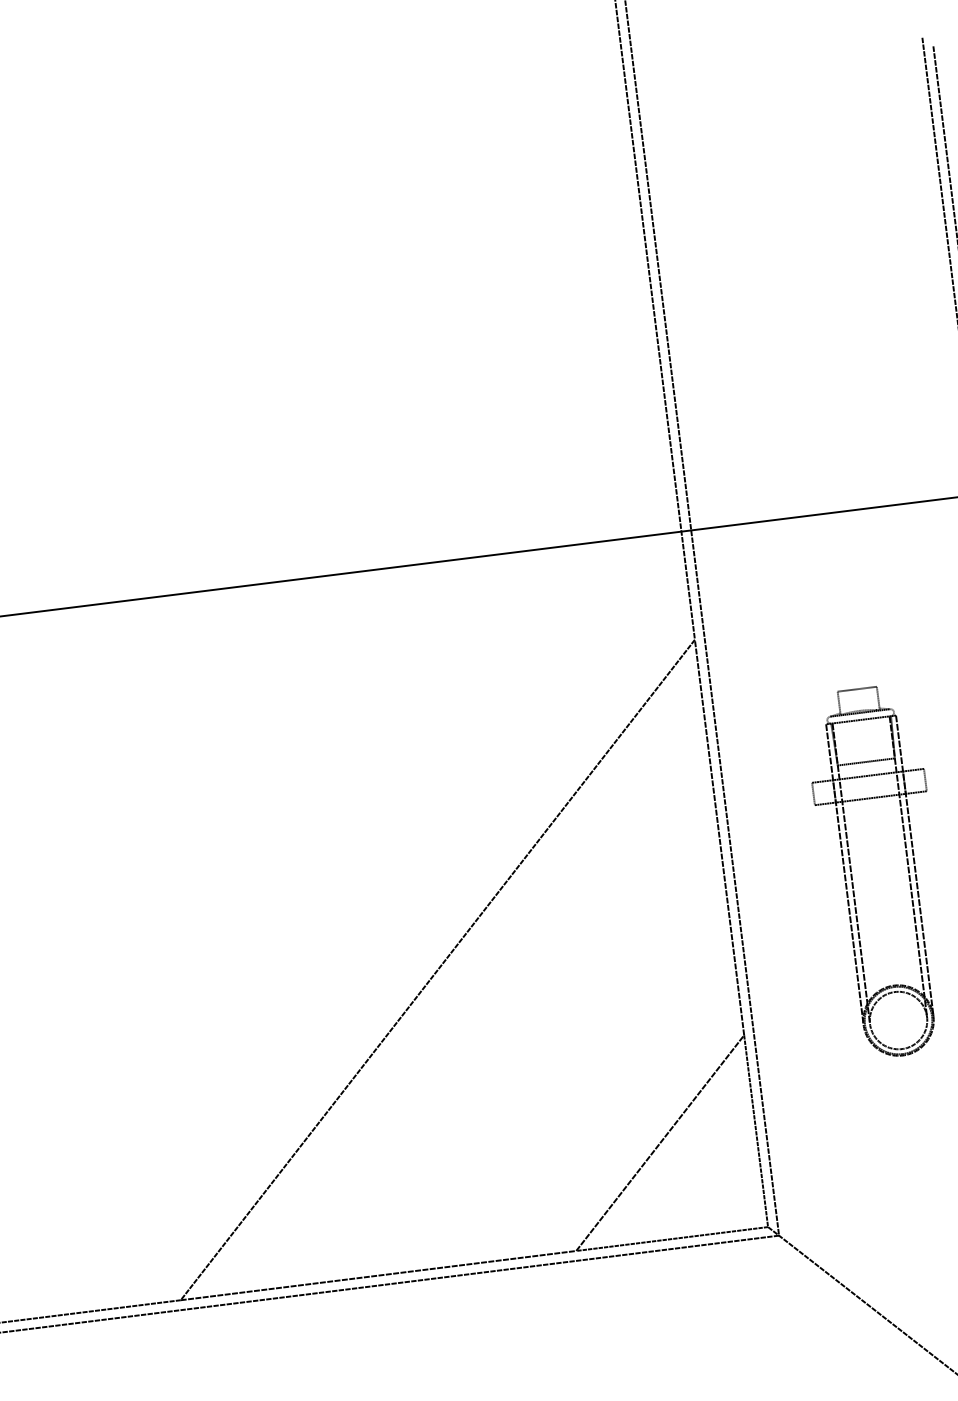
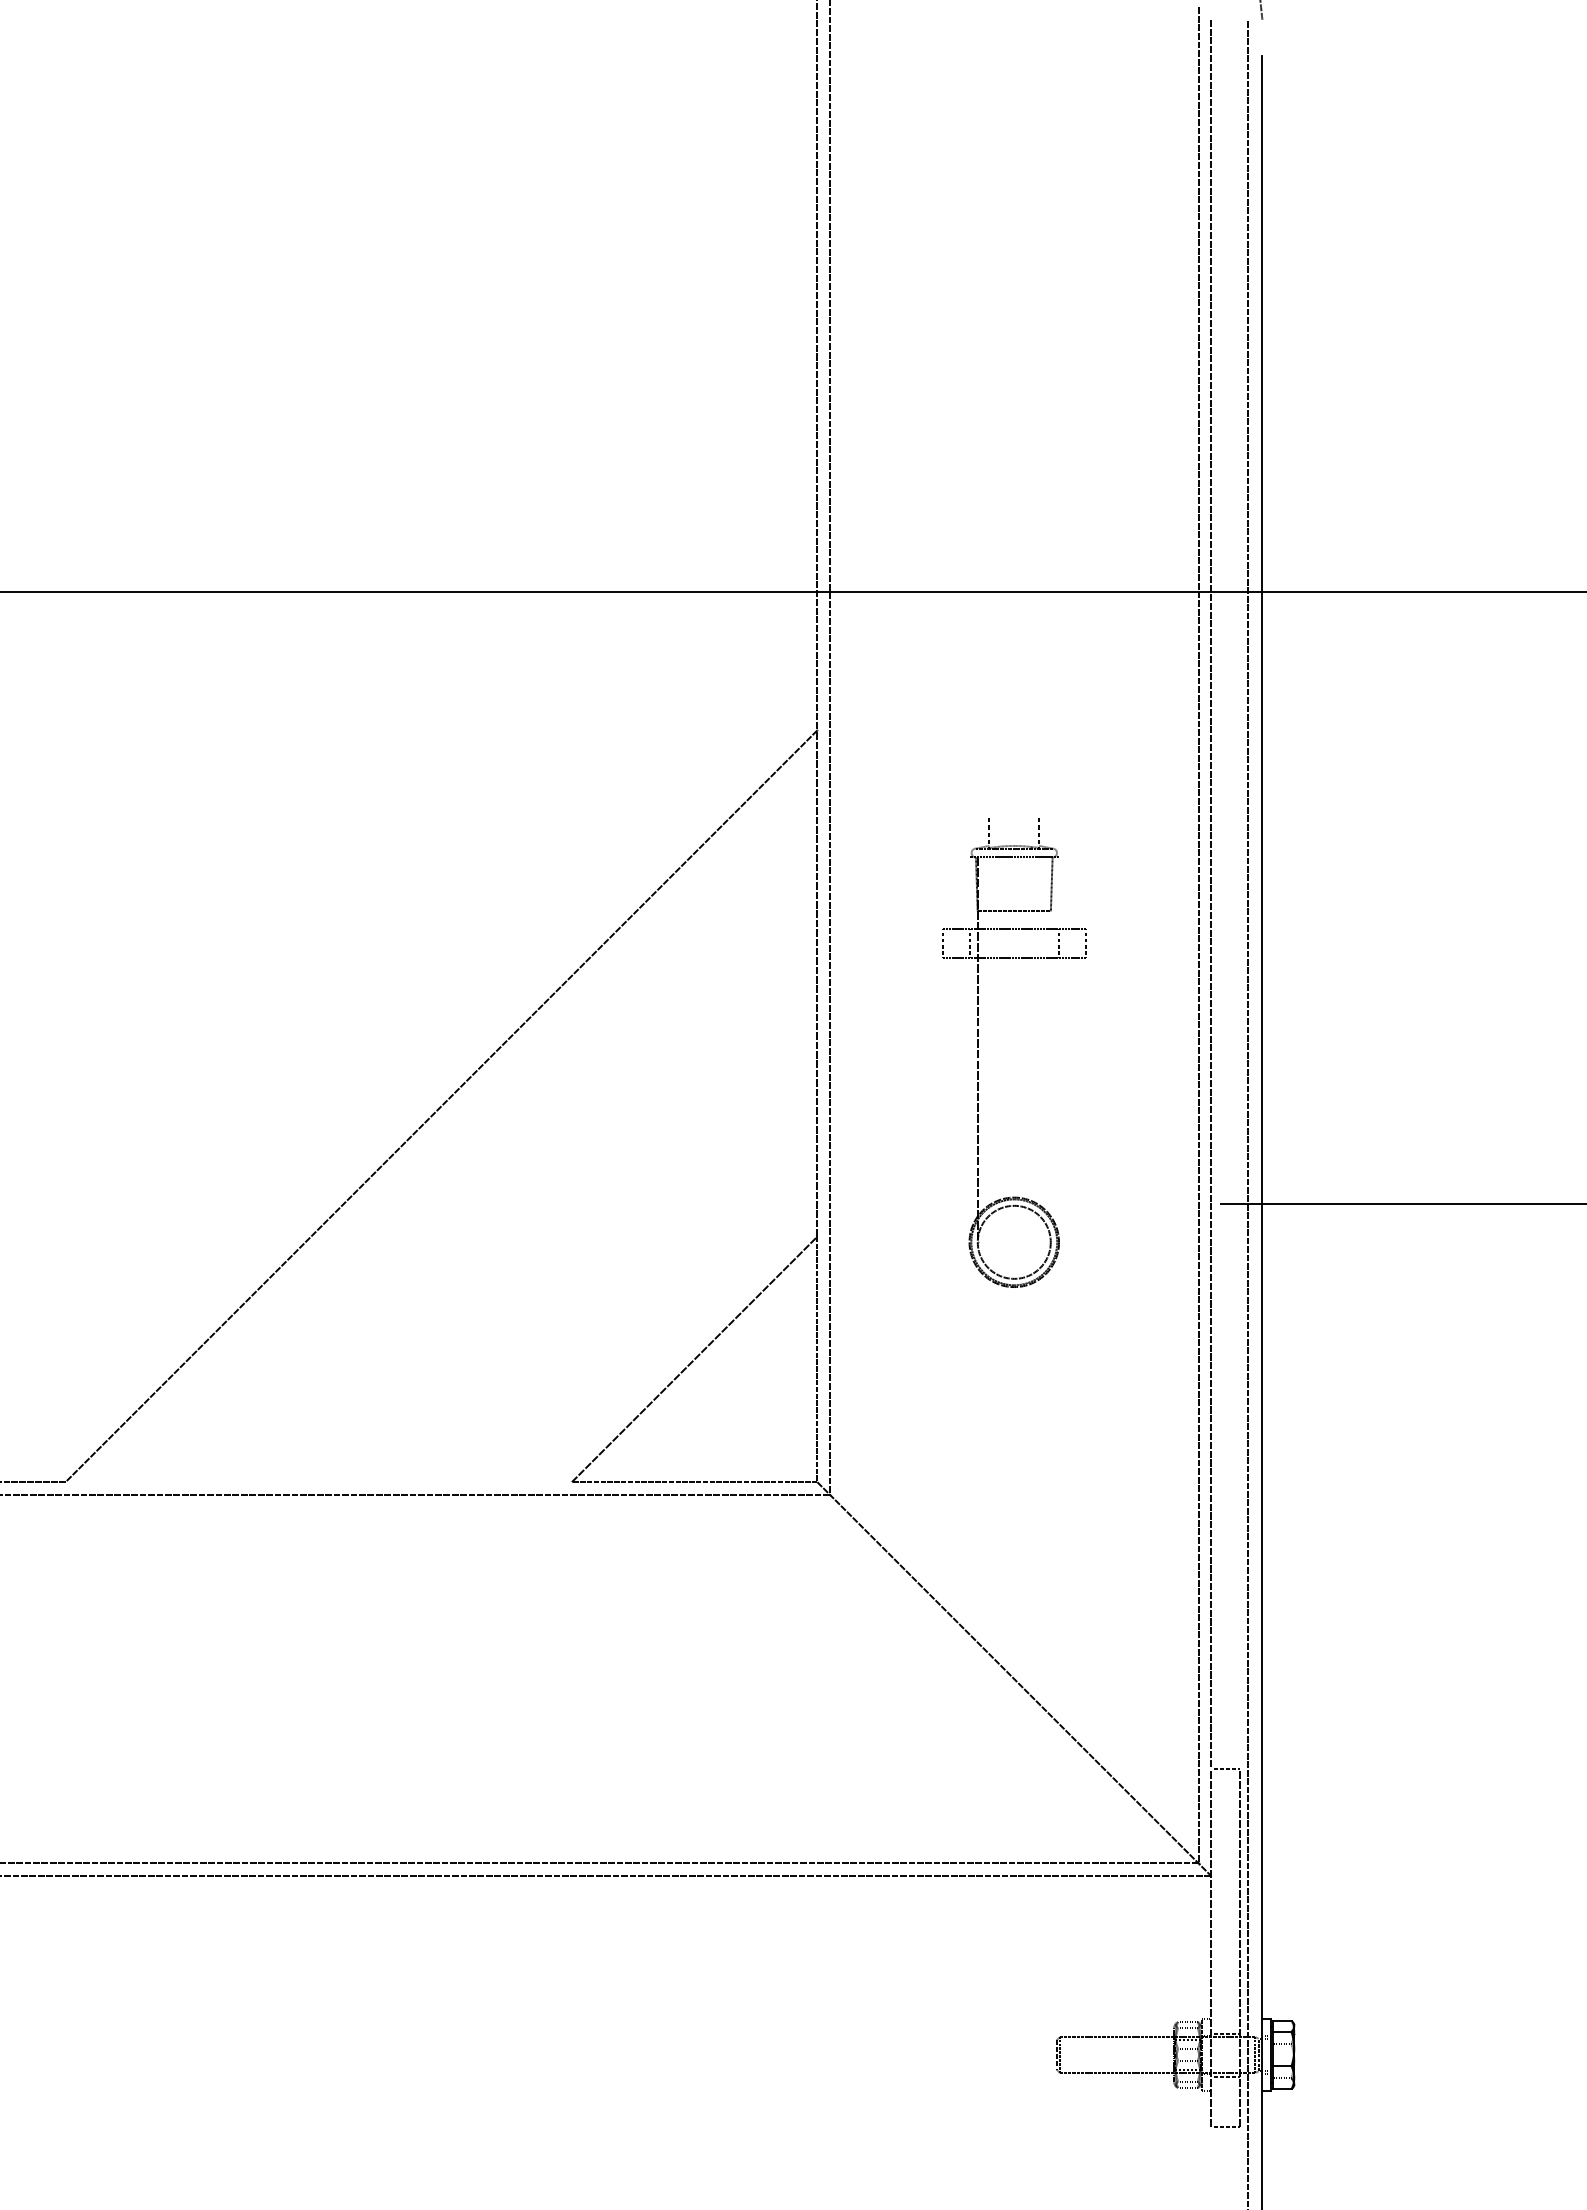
line: (857, 689) -> (1014, 818), removed
line: (915, 865) -> (1059, 1049), removed
line: (908, 866) -> (1050, 1049), removed
line: (844, 874) -> (969, 1049), removed
line: (378, 1275) -> (318, 1482), removed

